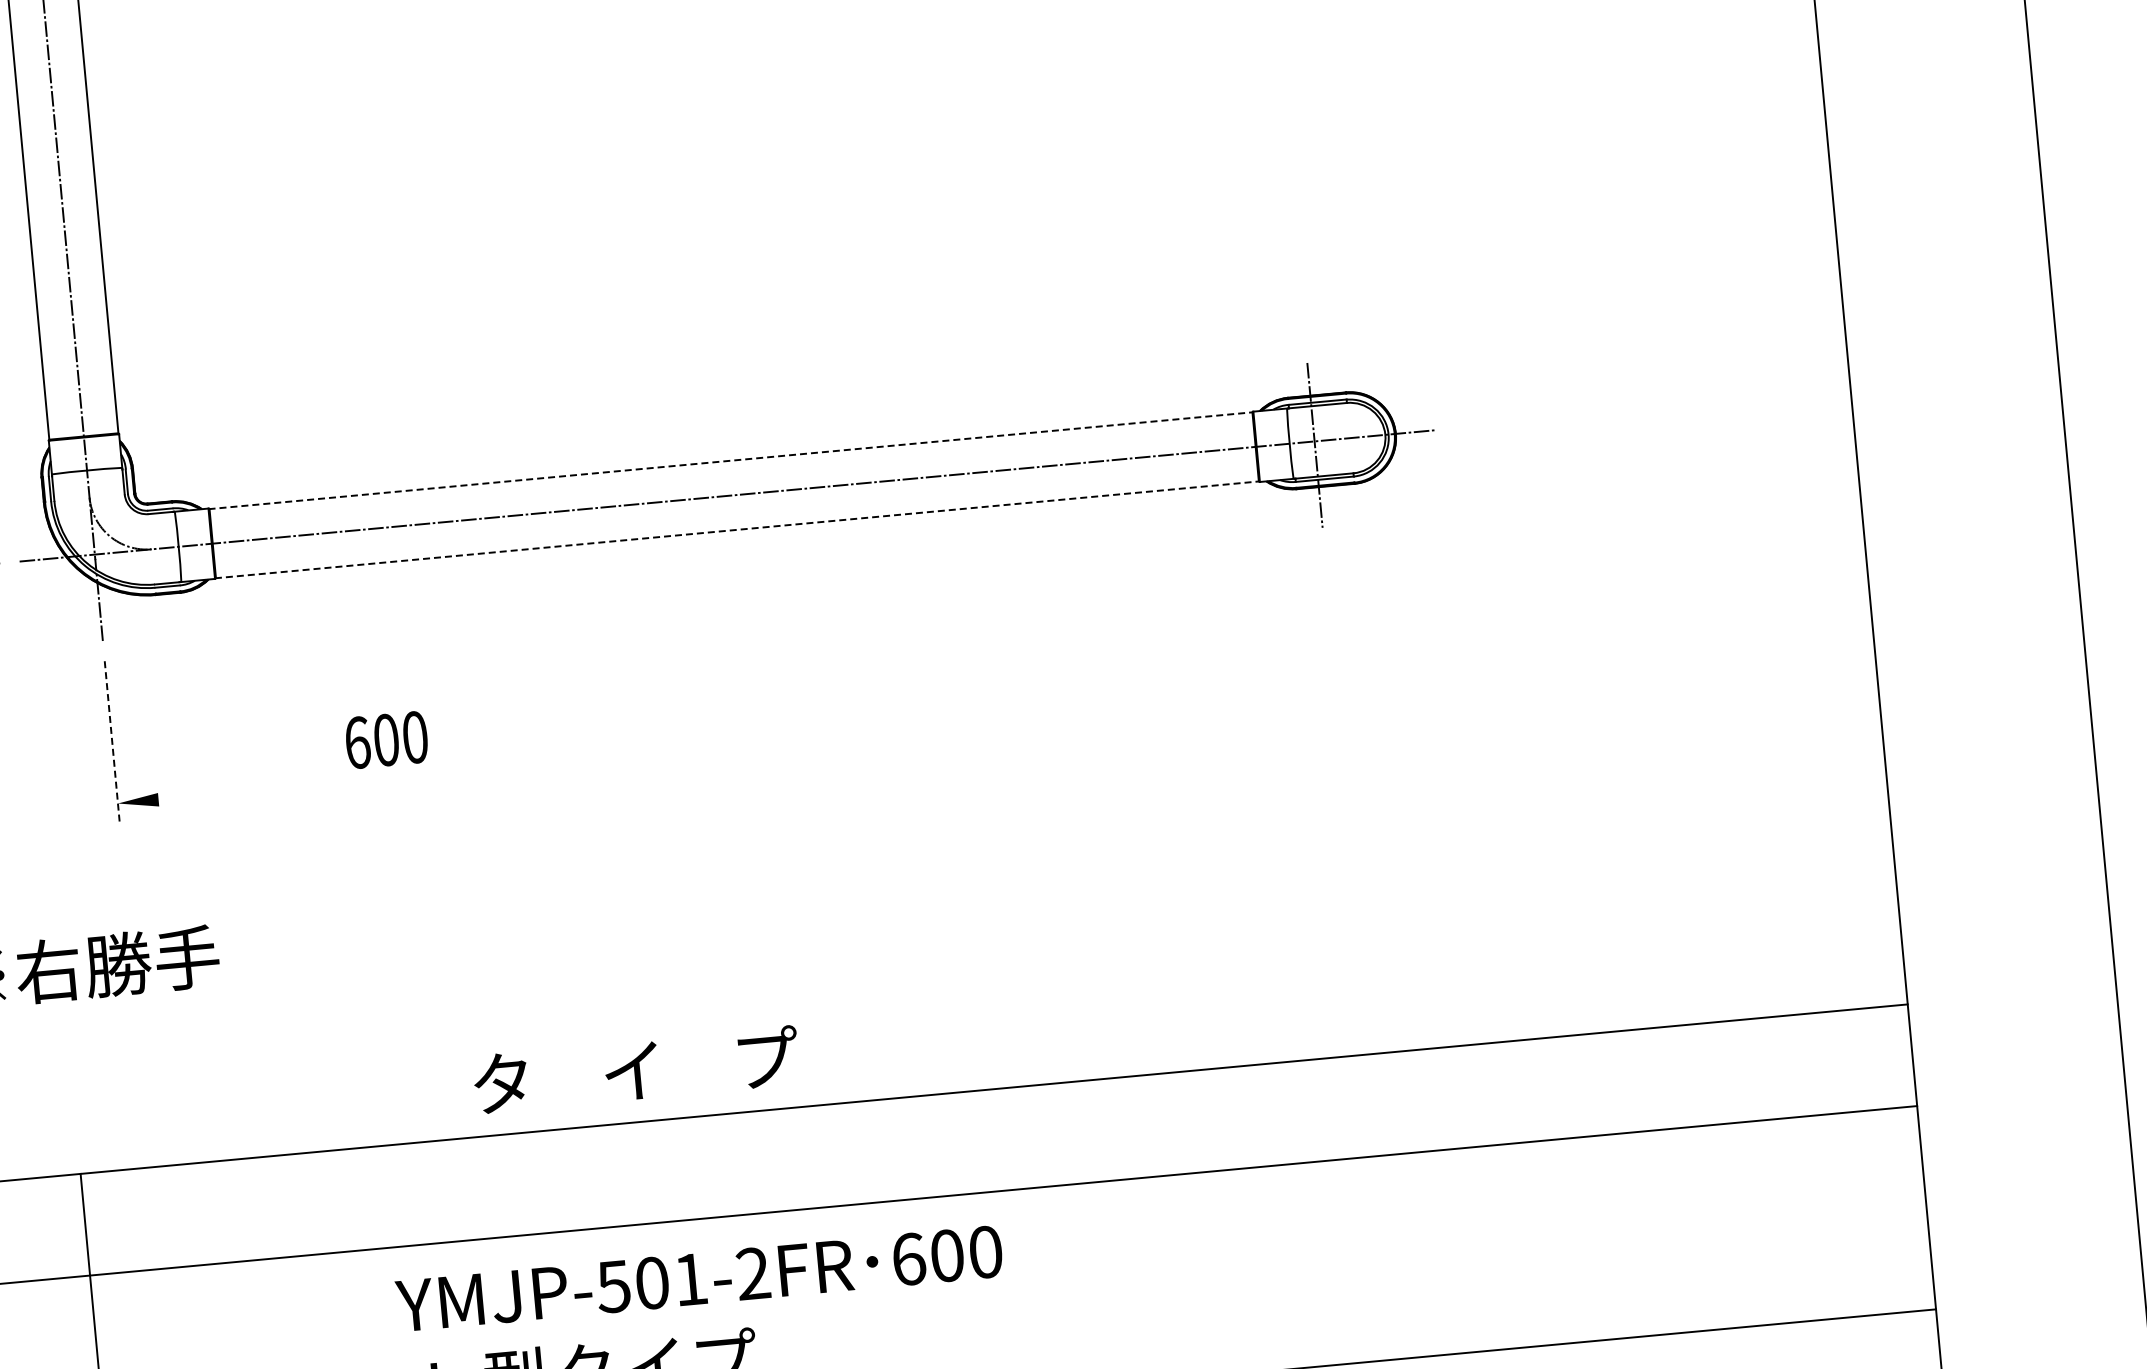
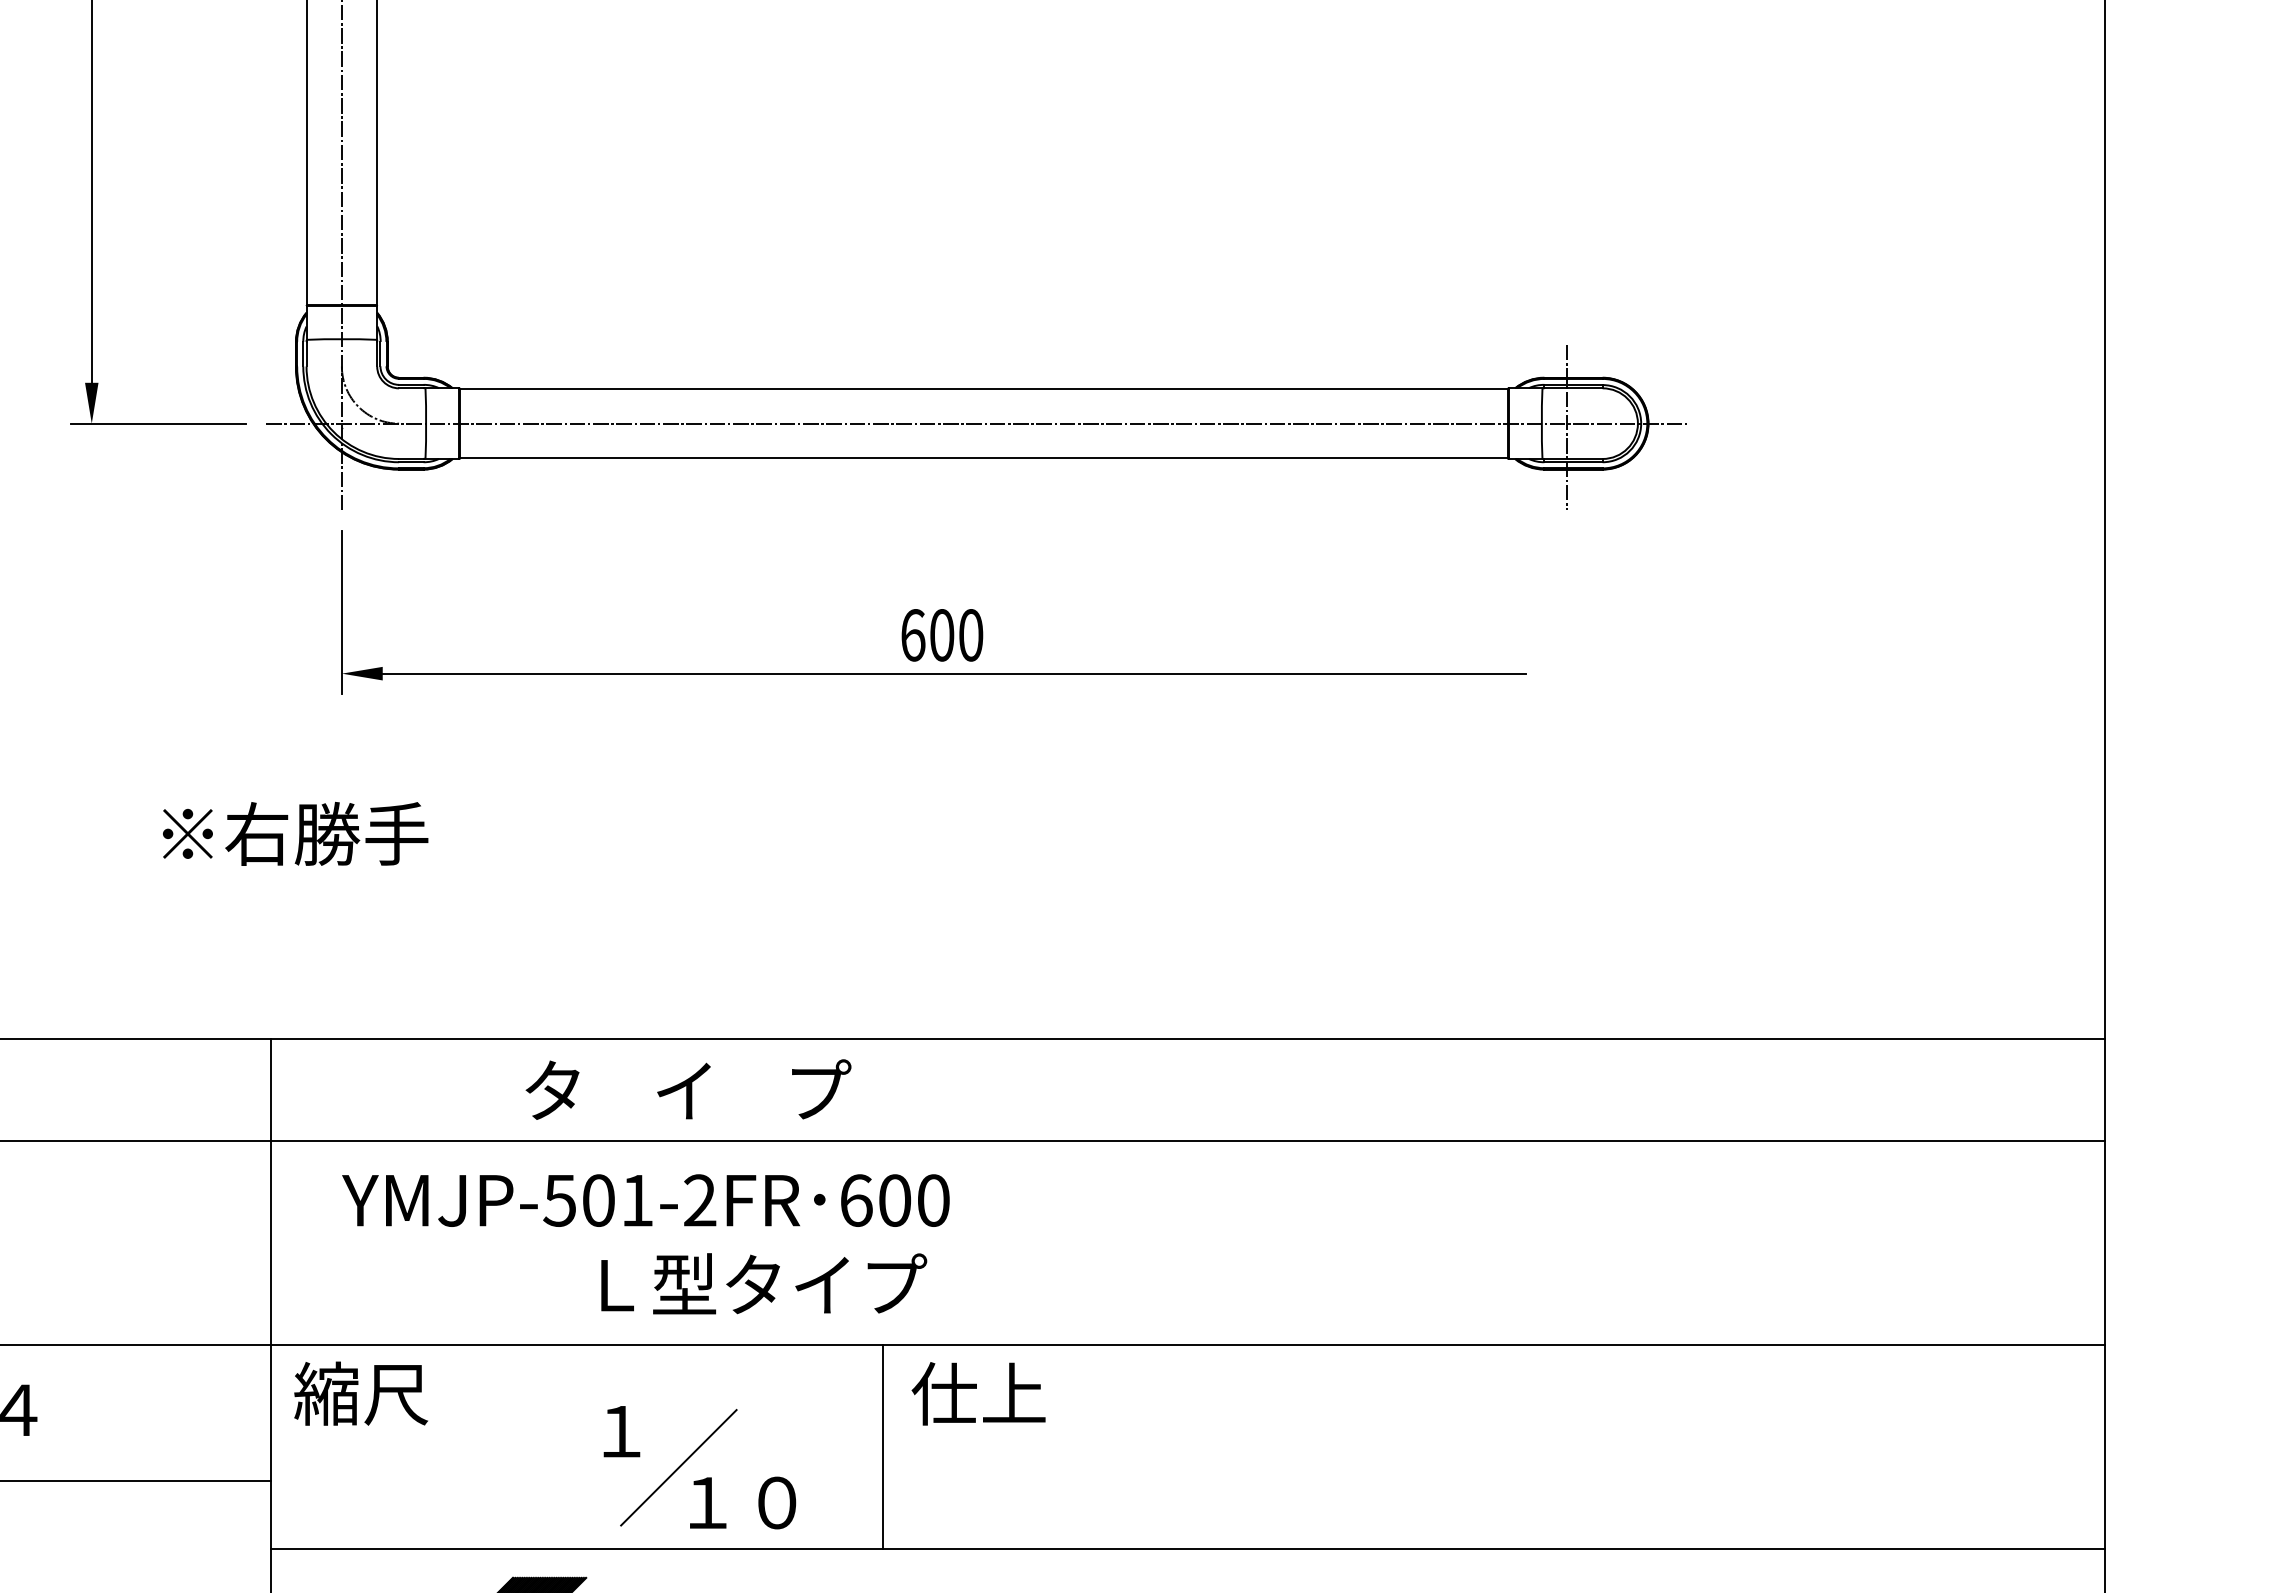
line: (730, 460) -> (983, 388), dashed -> solid
line: (736, 530) -> (983, 458), dashed -> solid
text: (386, 740) -> (942, 635), moved
line: (111, 742) -> (341, 612), dashed -> solid
line: (727, 746) -> (954, 673), added
text: (636, 1069) -> (688, 1089), moved
text: (698, 1278) -> (645, 1200), moved

